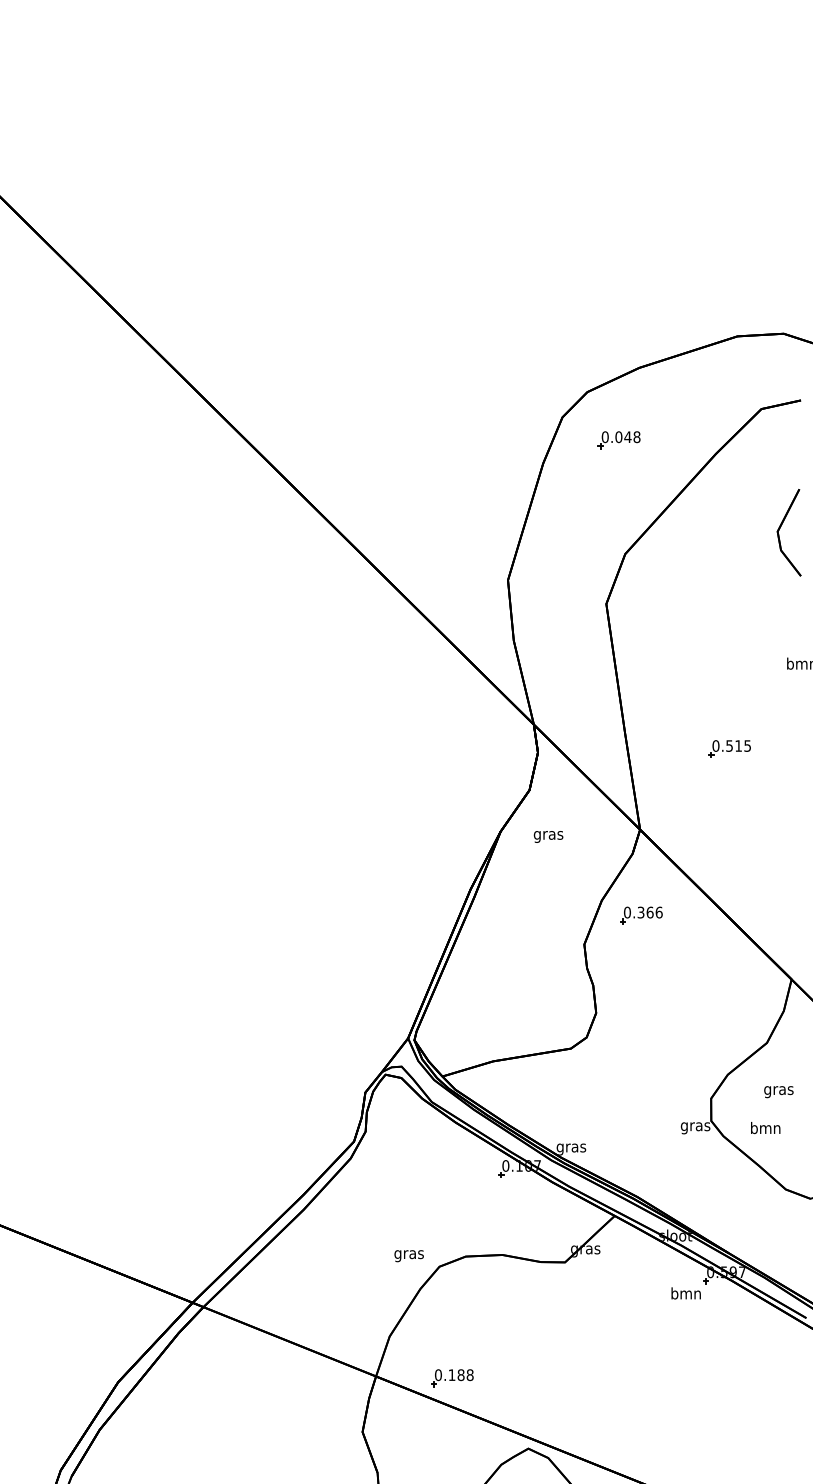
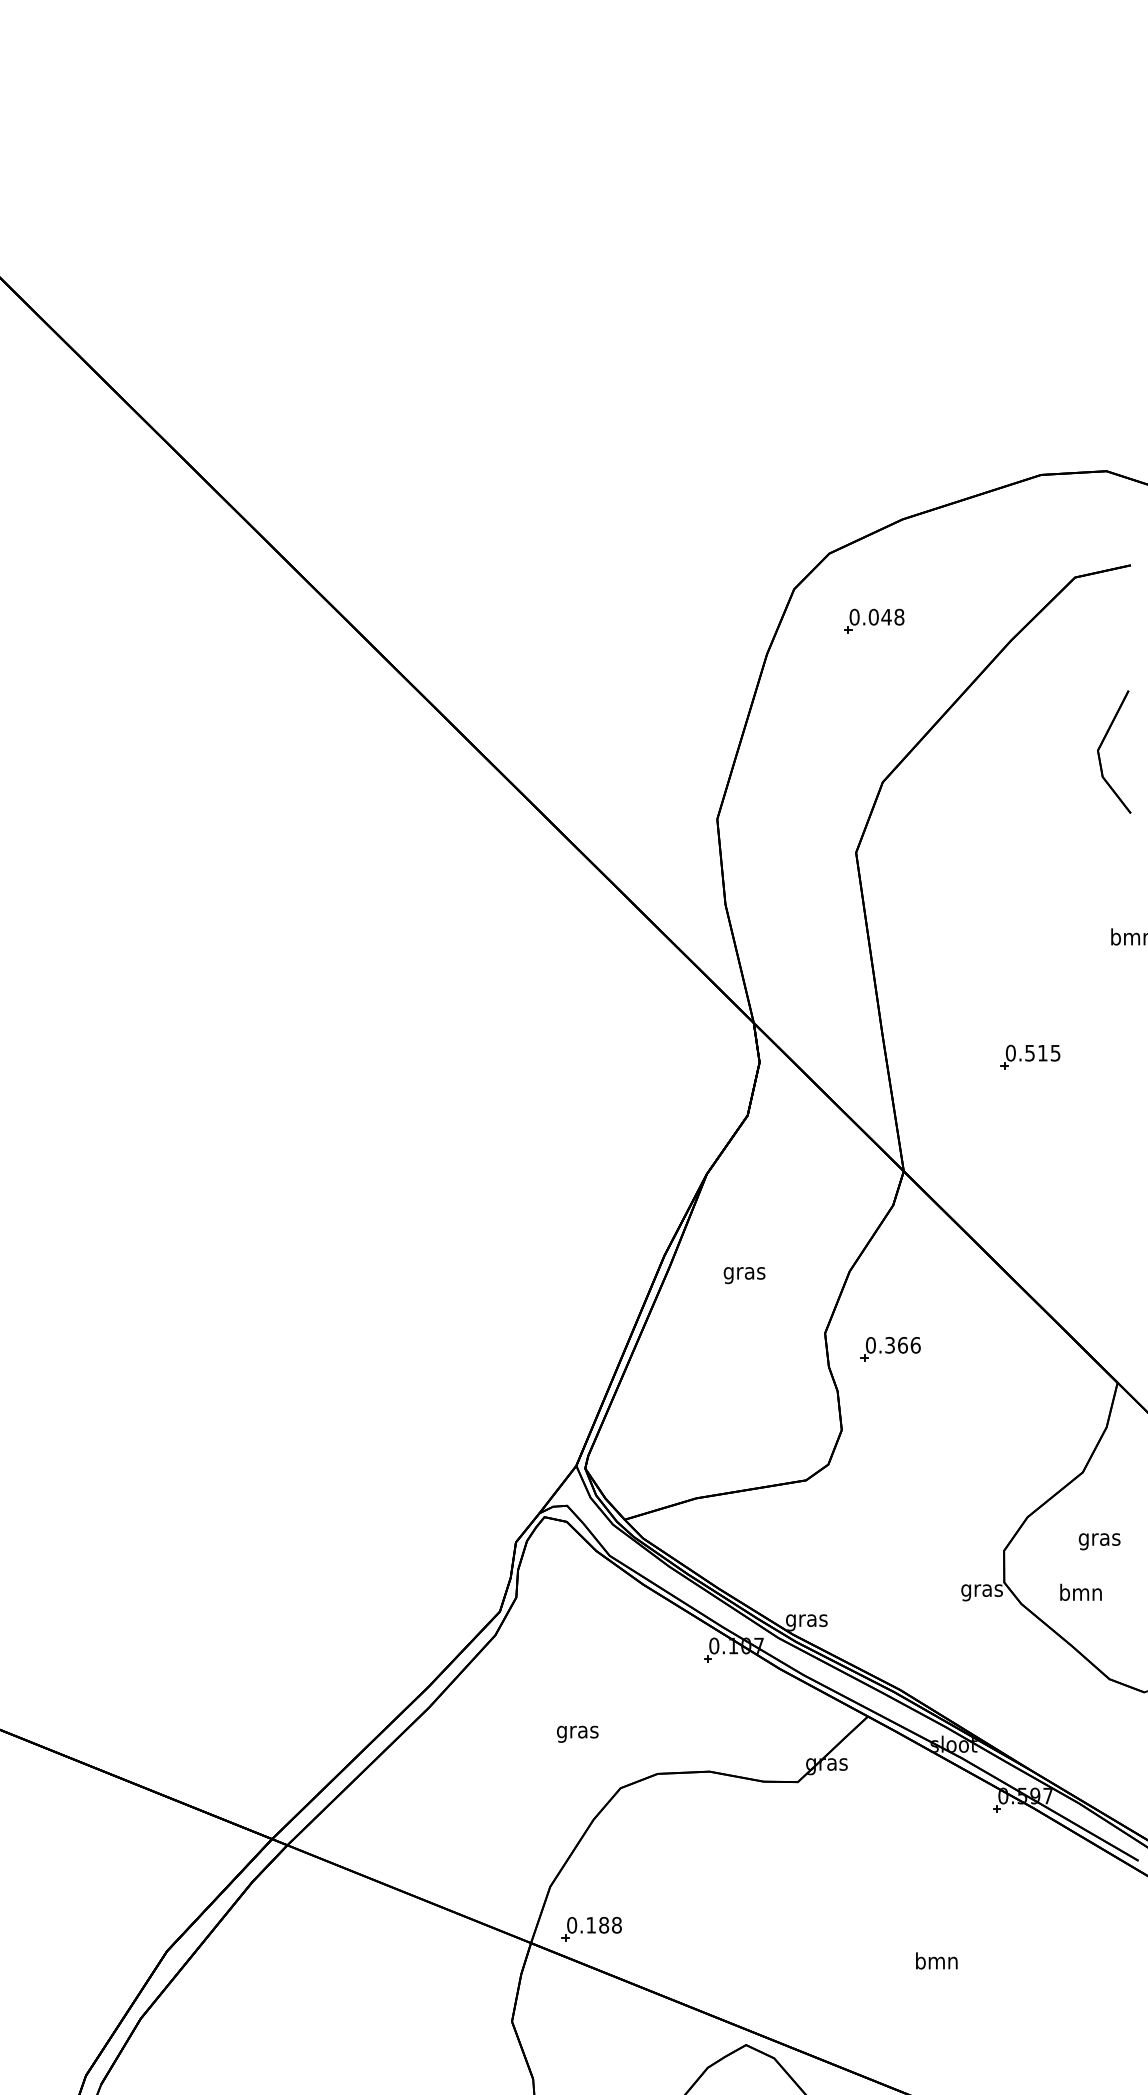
text: (548, 836) -> (744, 1275), moved
part: (641, 915) -> (890, 1349), moved
text: (408, 1255) -> (577, 1733), moved
text: (685, 1293) -> (936, 1960), moved
part: (452, 1377) -> (591, 1928), moved

